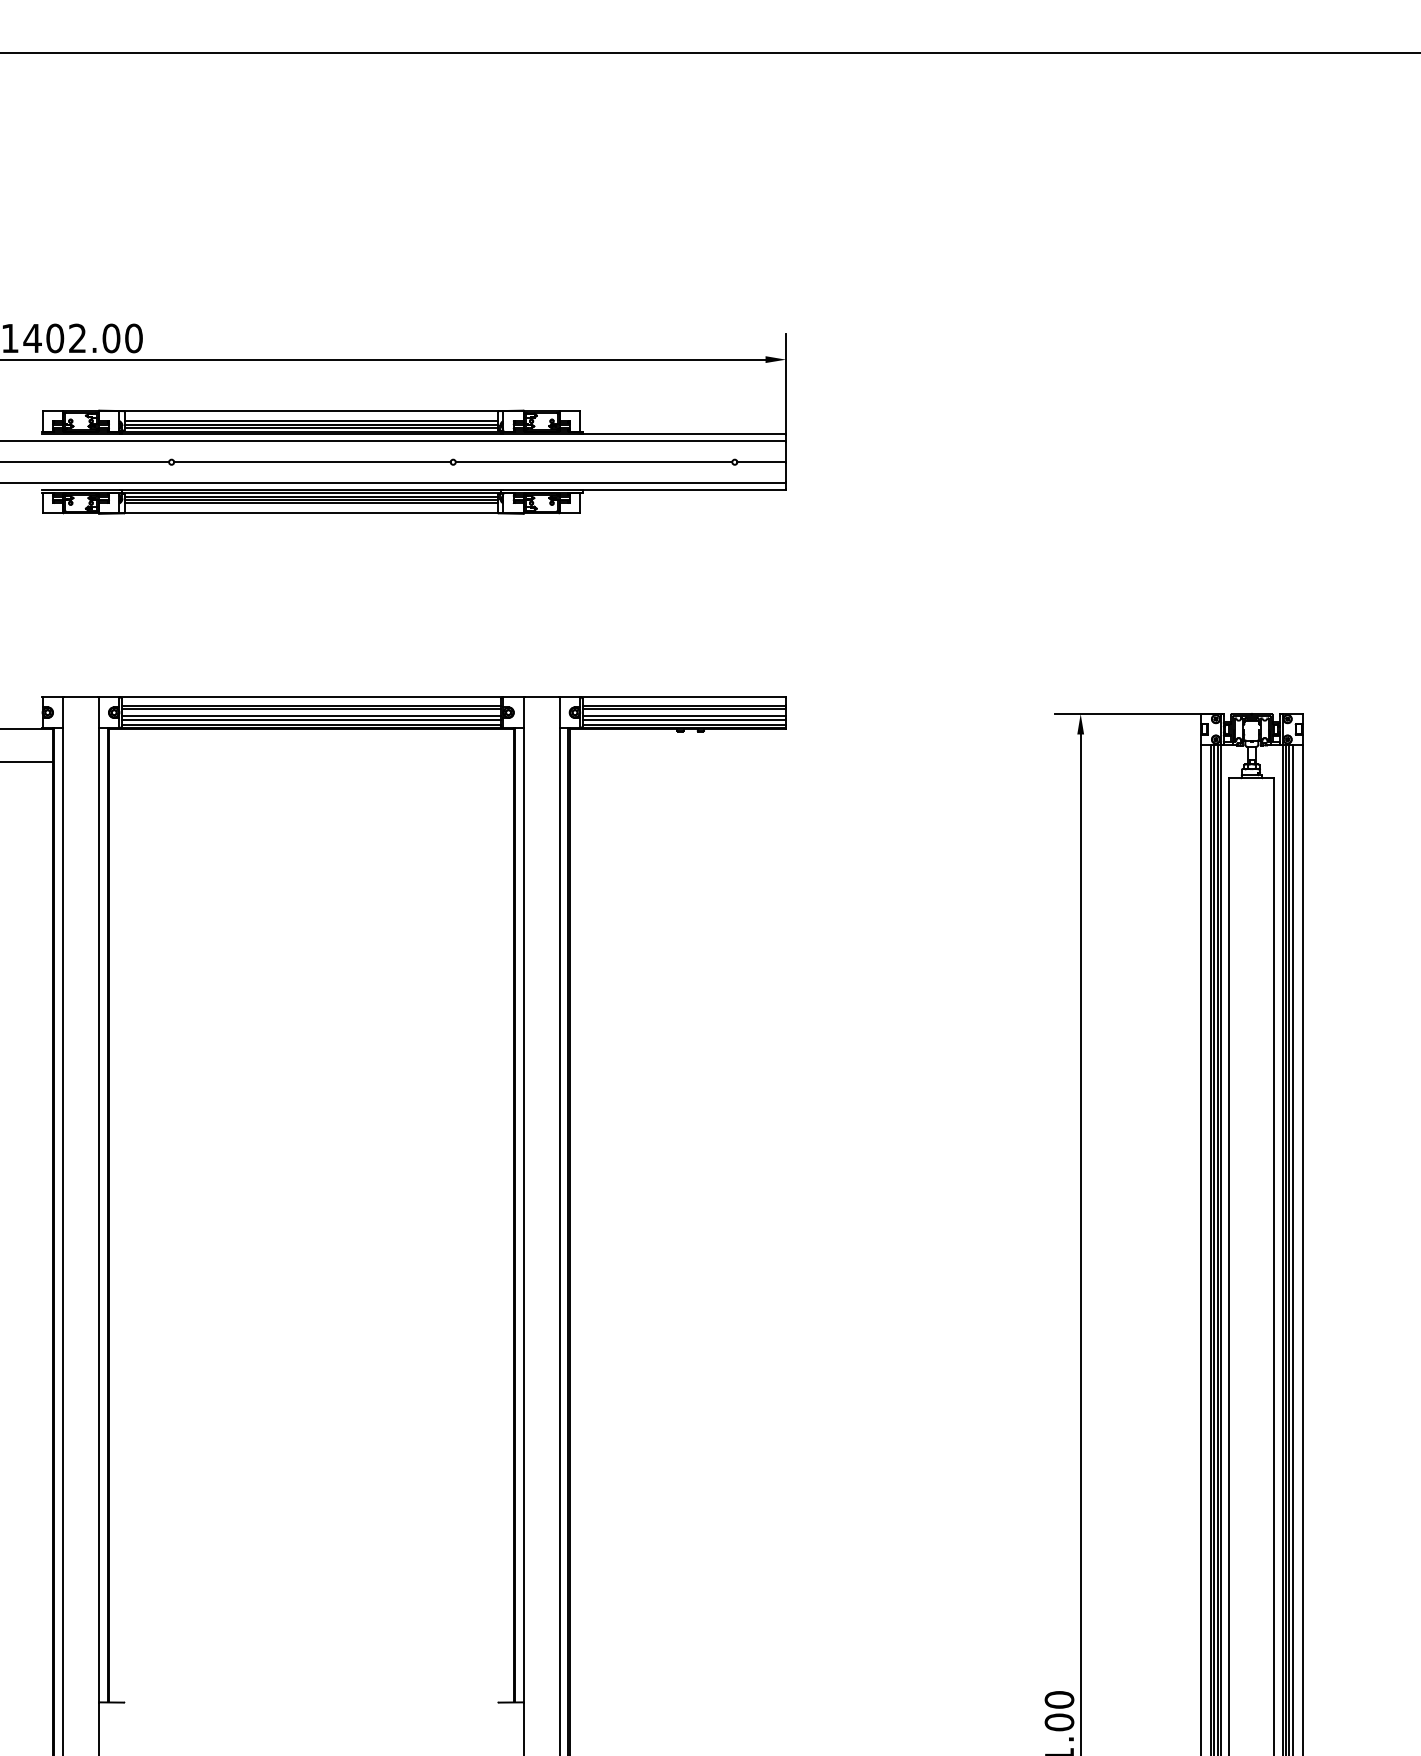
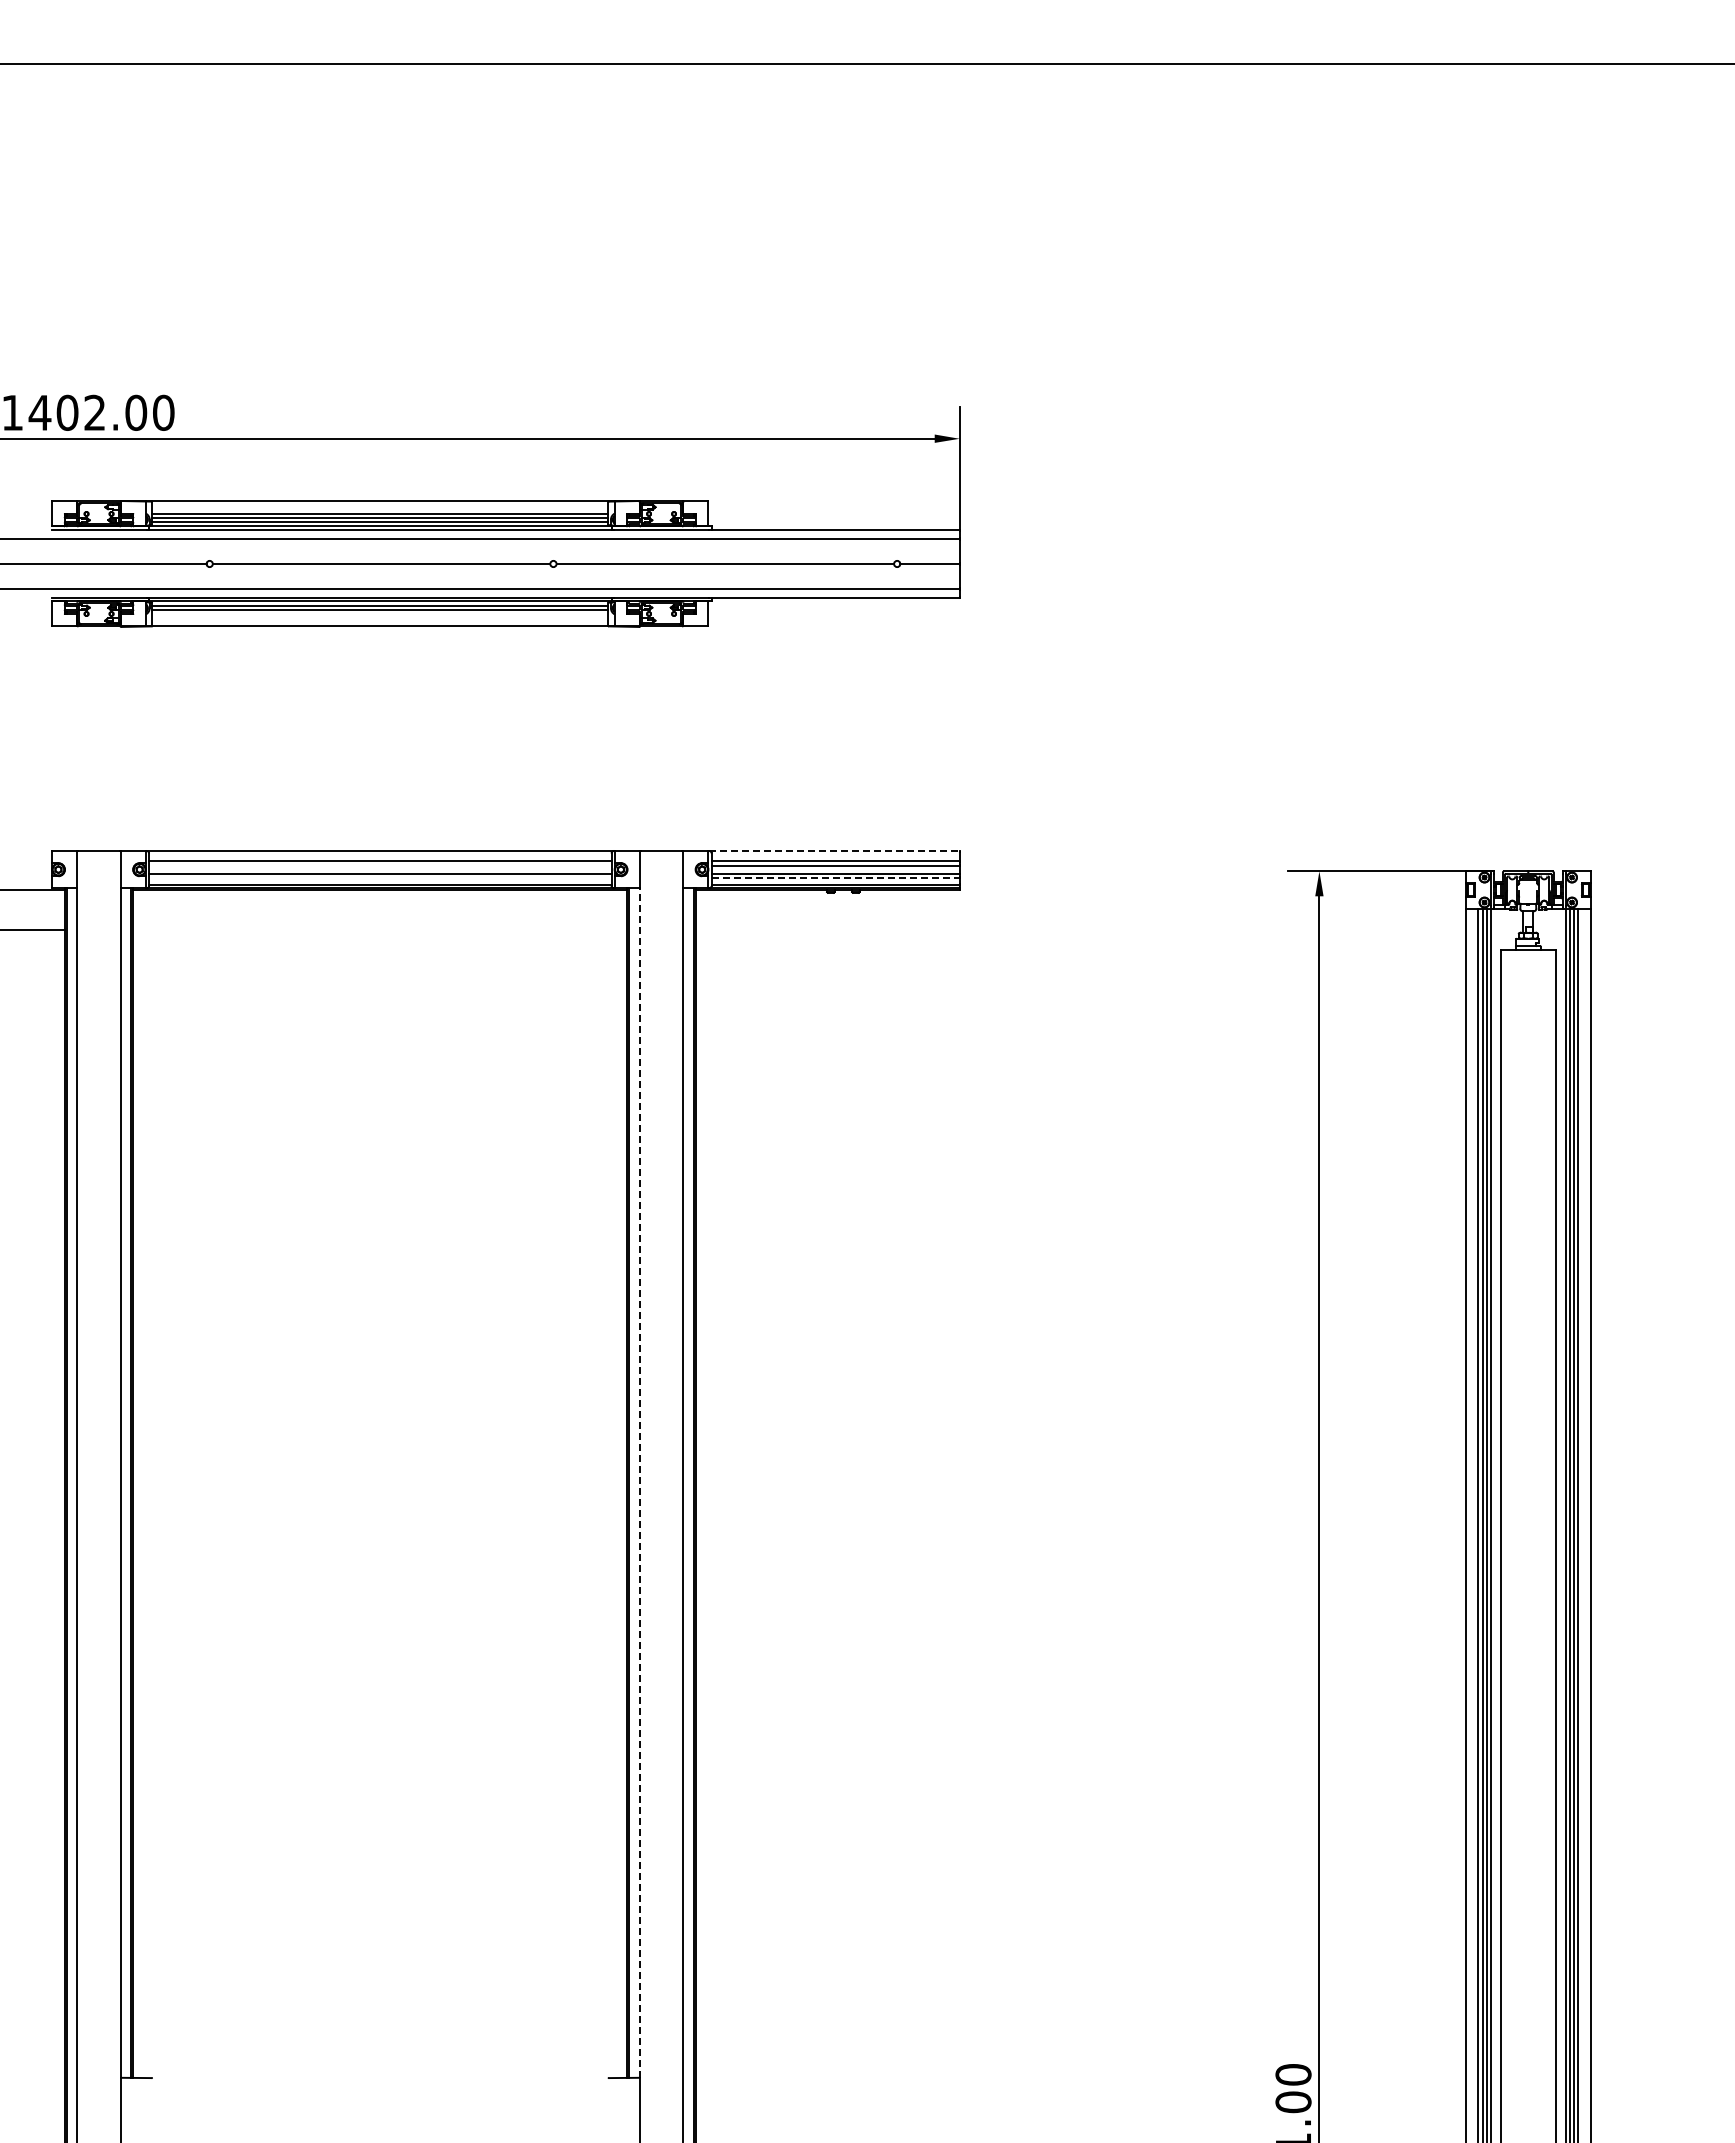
line: (311, 503) -> (380, 614), removed
line: (683, 696) -> (834, 850), solid -> dashed
line: (311, 709) -> (380, 865), removed
line: (311, 719) -> (380, 878), removed
line: (685, 719) -> (836, 878), solid -> dashed
line: (523, 1214) -> (639, 1482), solid -> dashed

